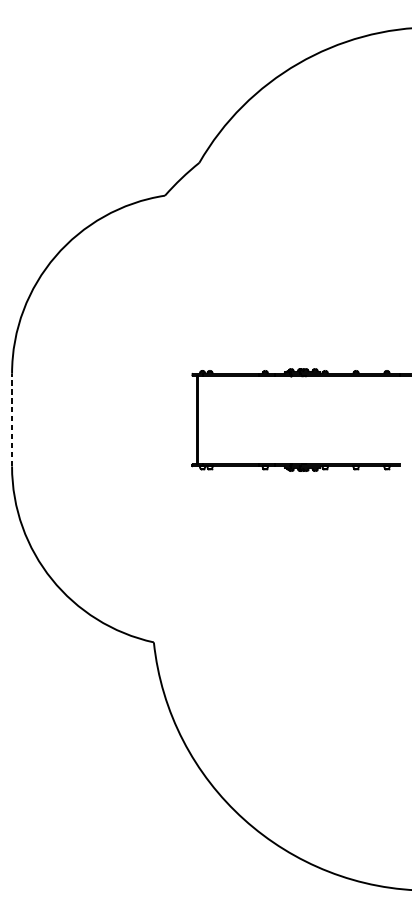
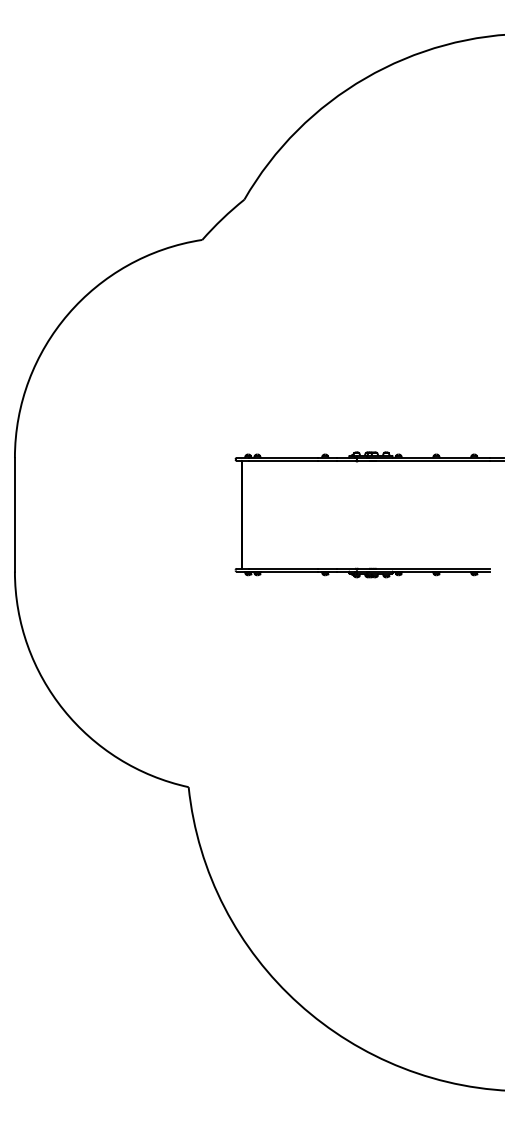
line: (11, 419) -> (14, 514), dashed -> solid

